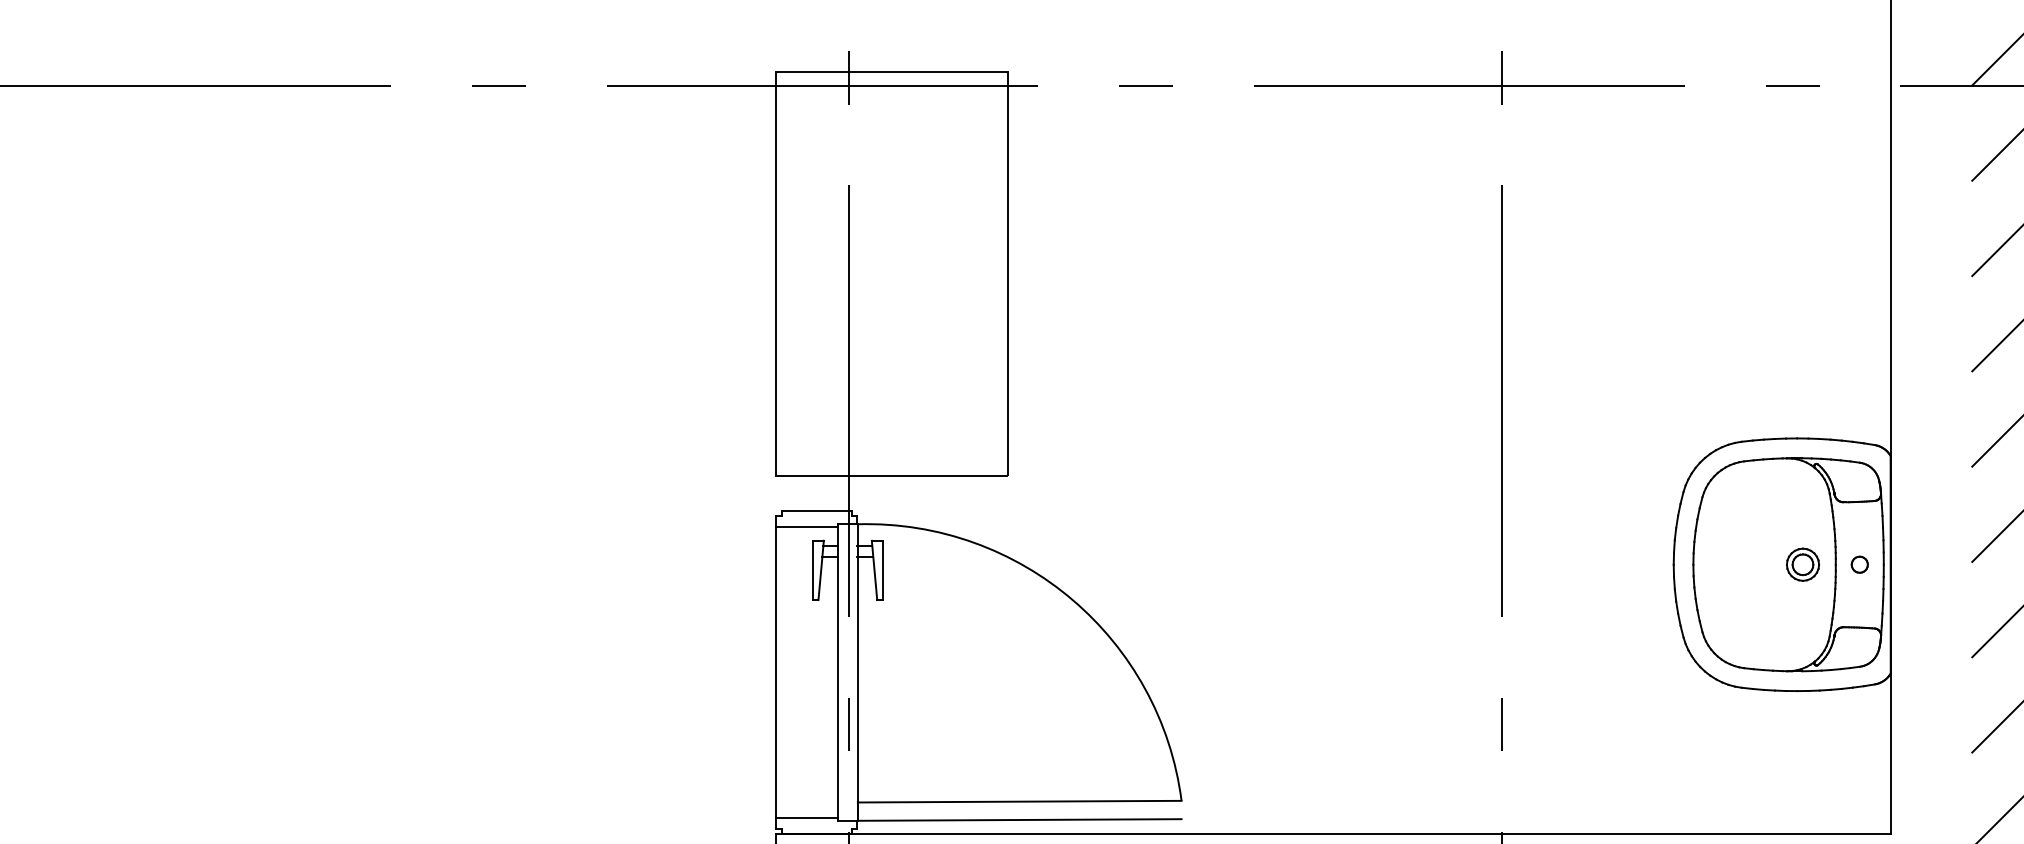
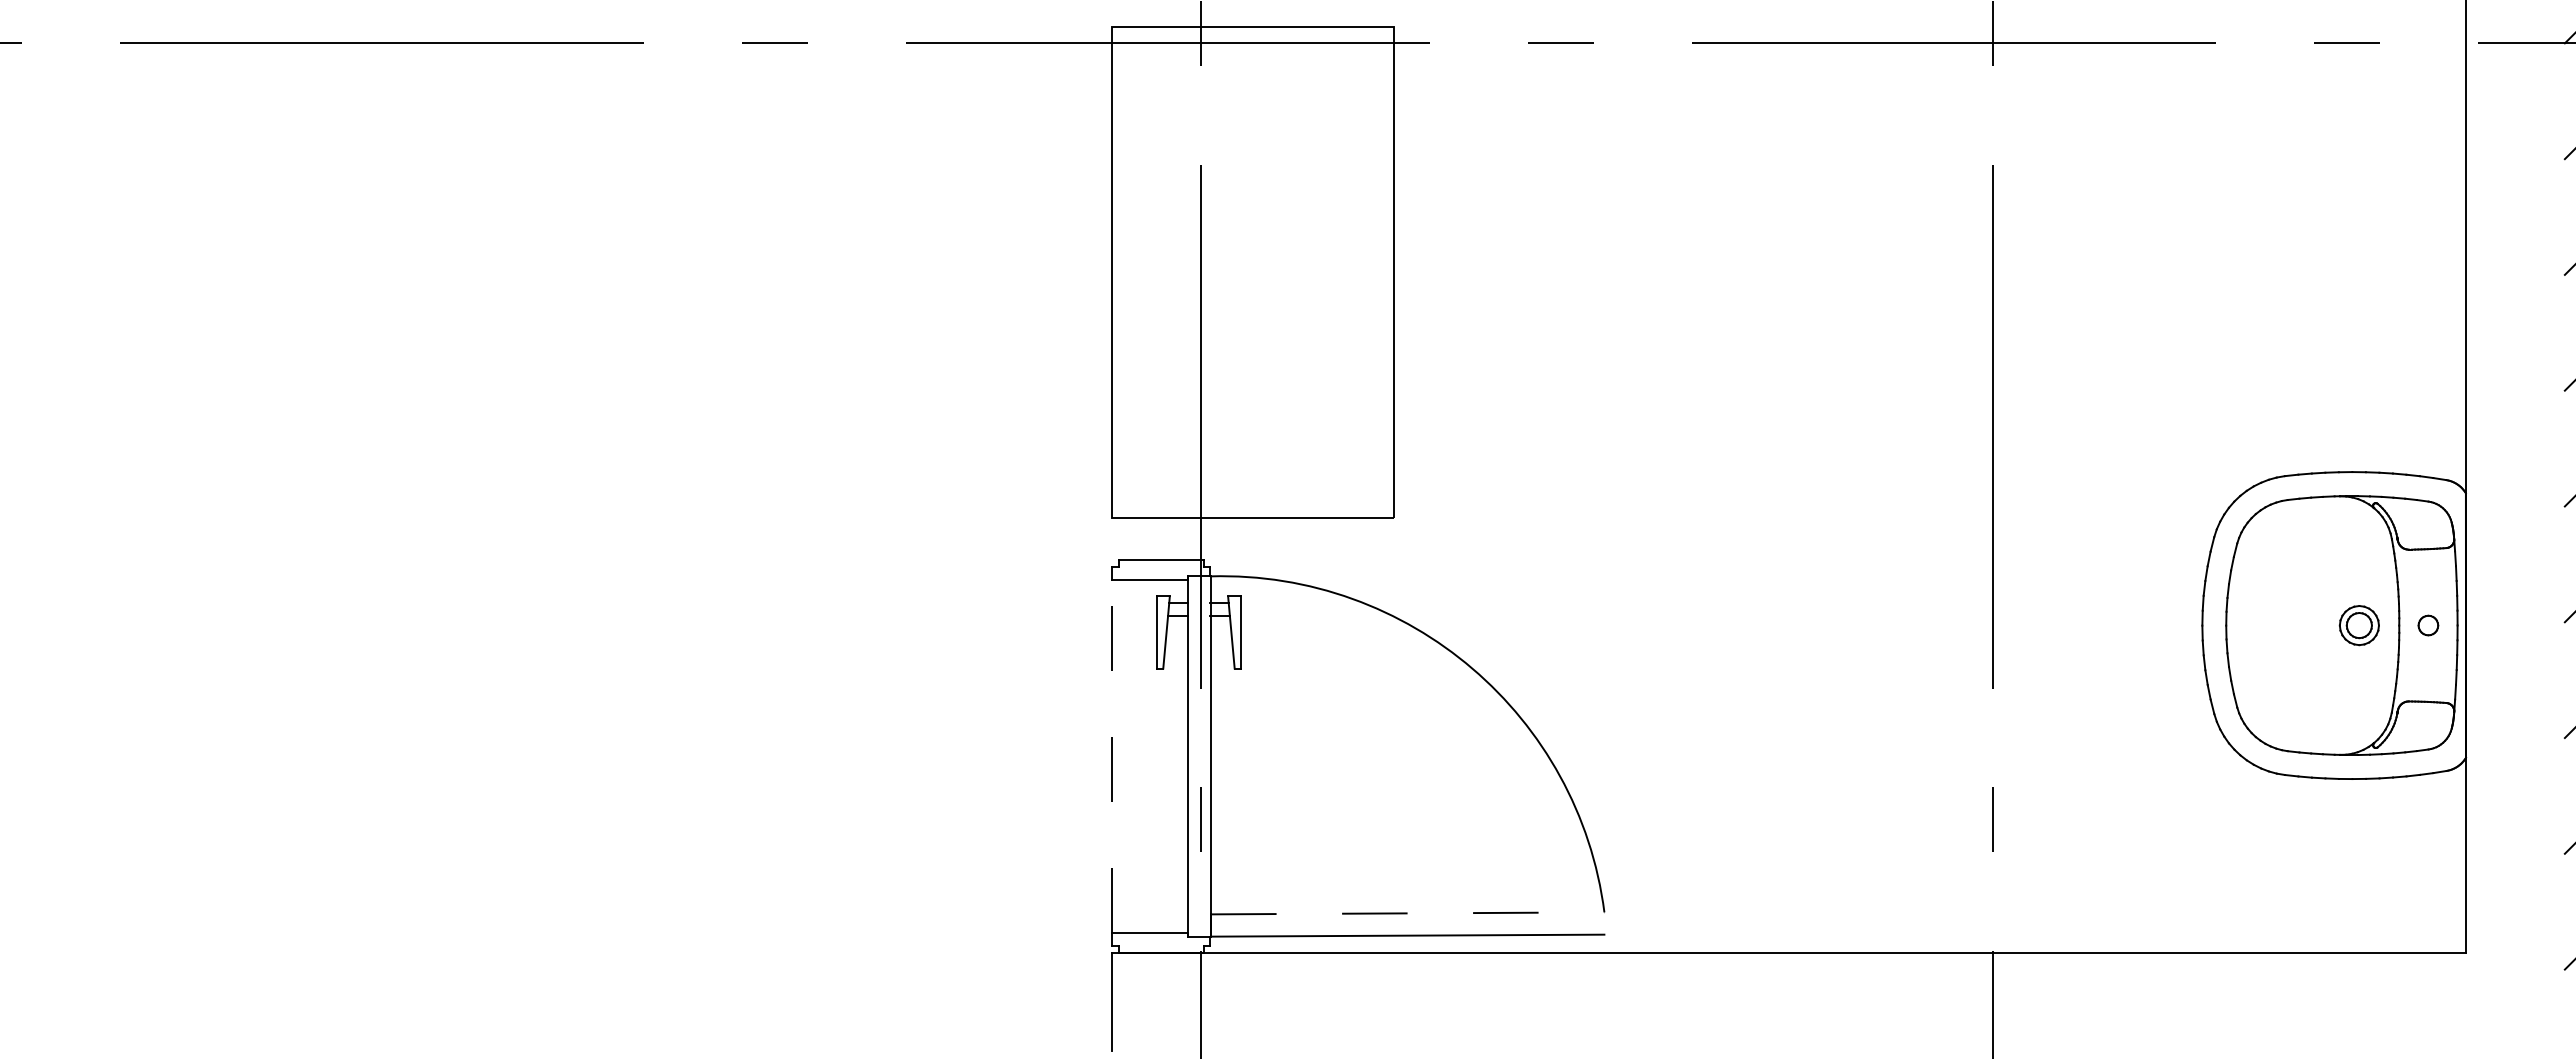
line: (776, 672) -> (1112, 756), solid -> dashed
line: (1019, 801) -> (1407, 913), solid -> dashed

